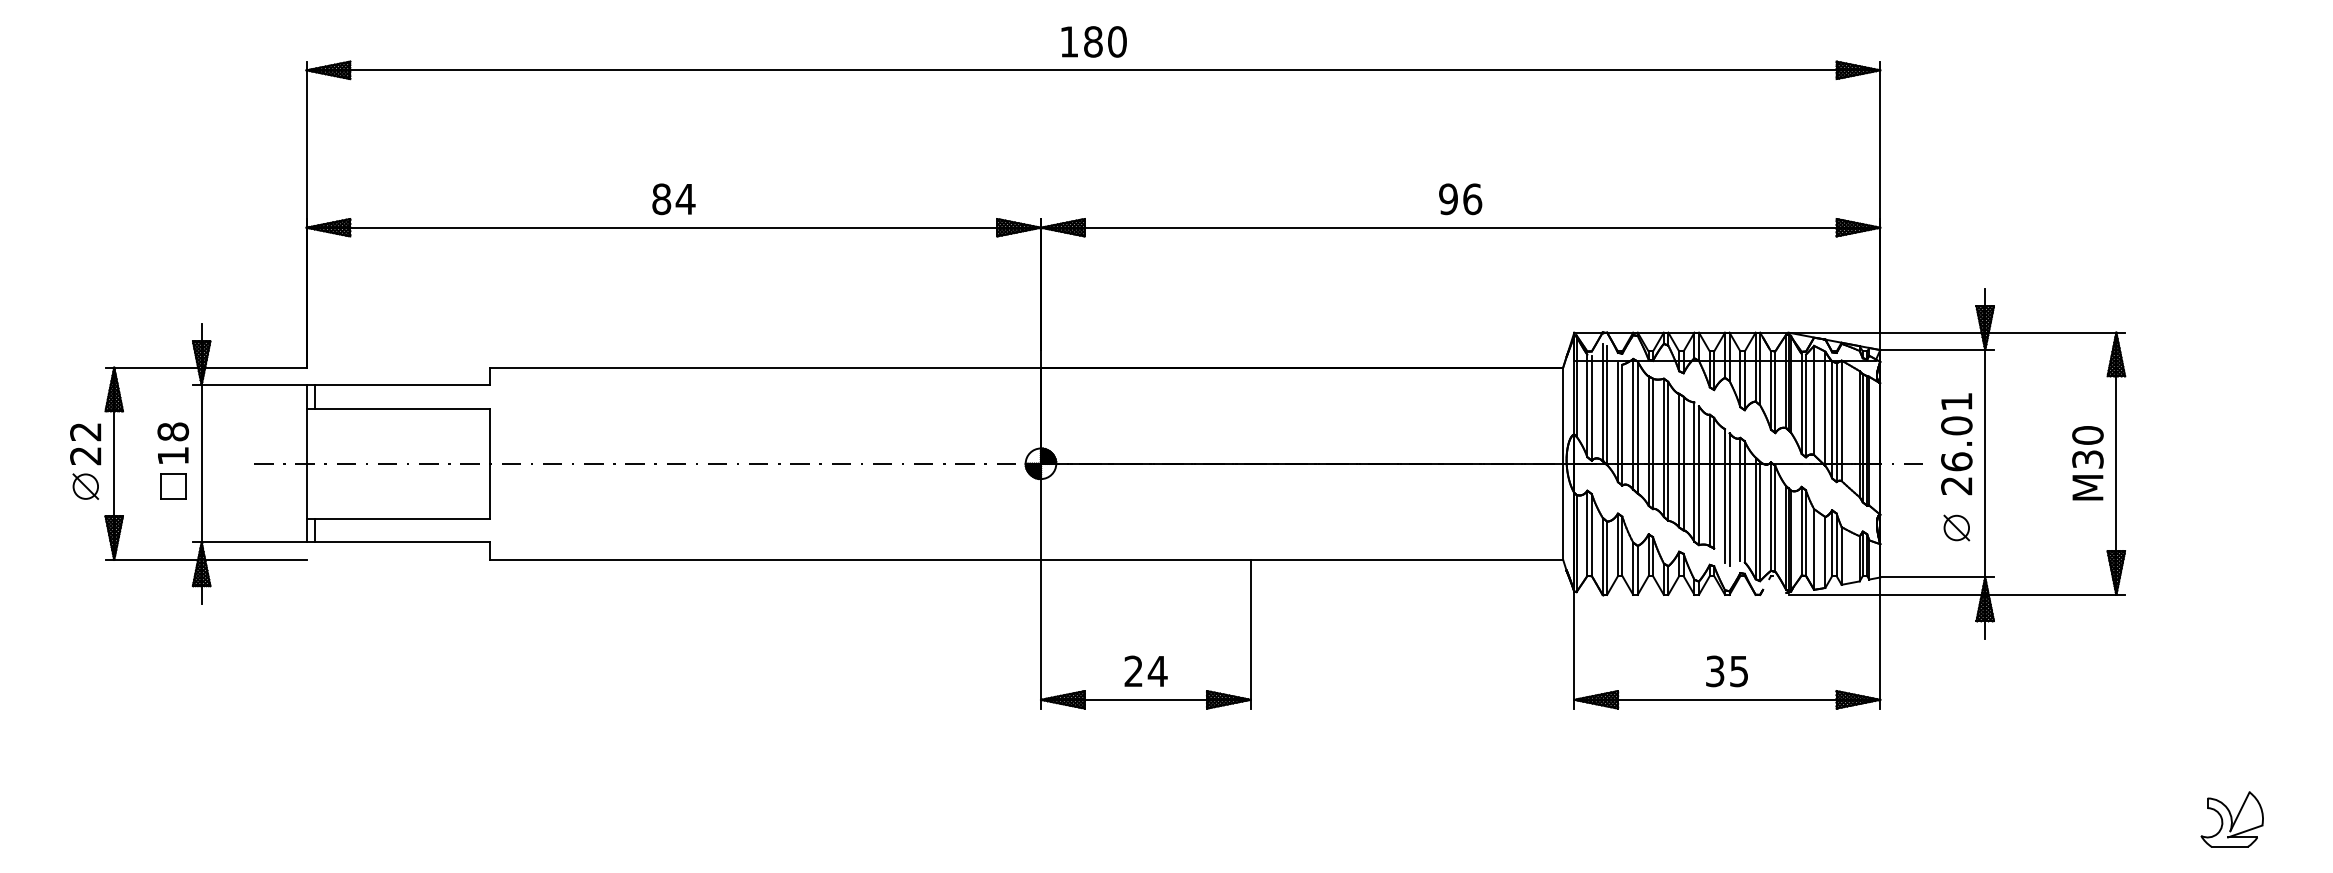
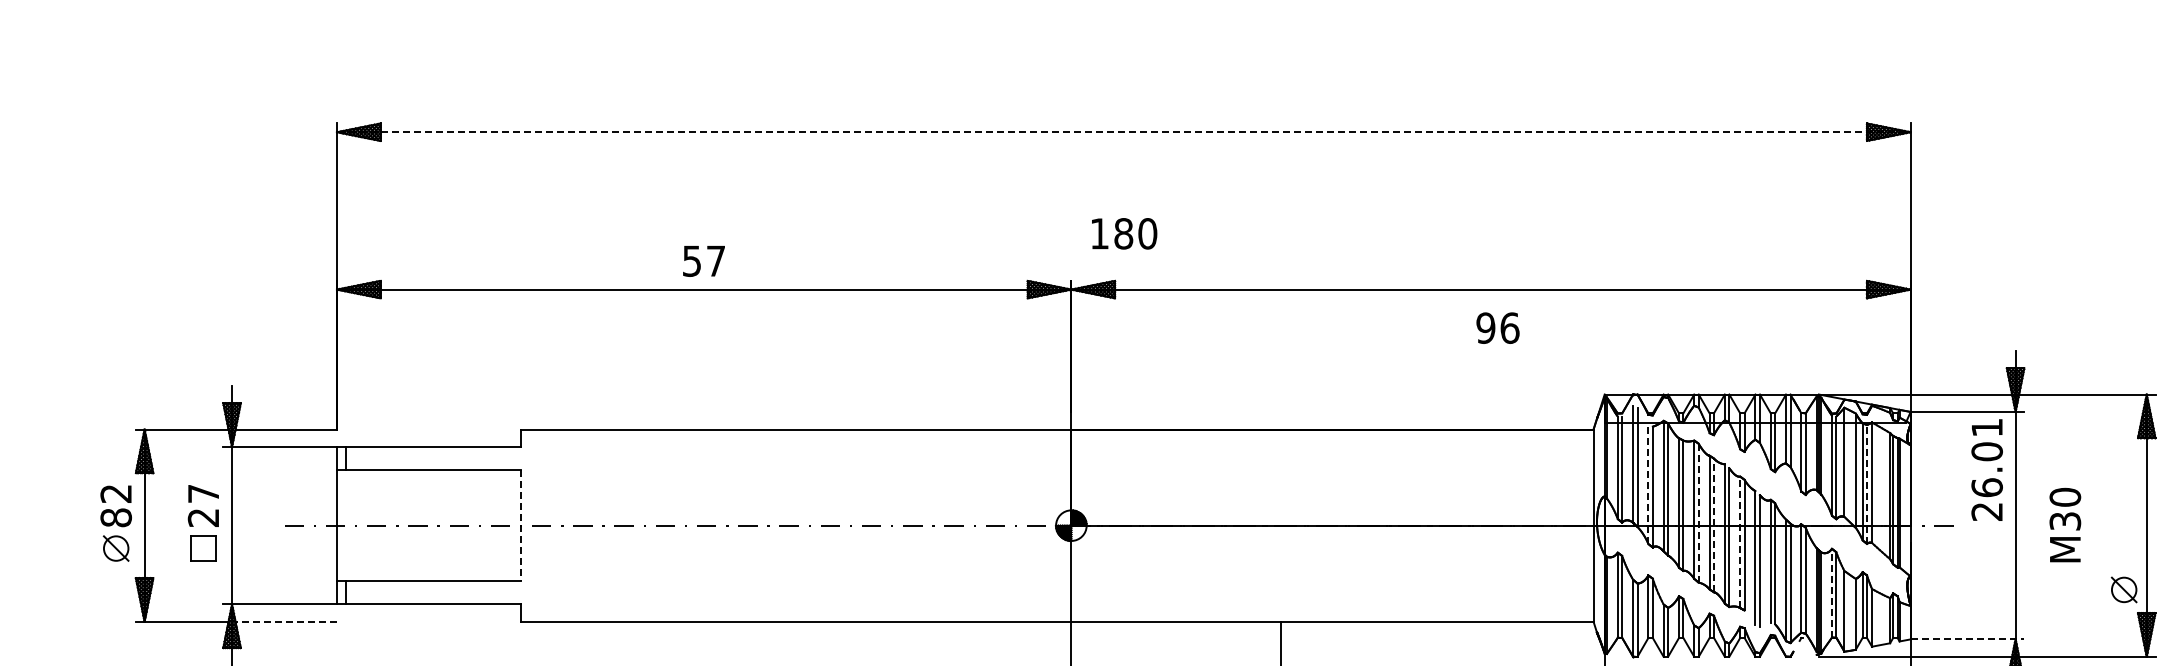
text: (1093, 41) -> (1123, 233), moved
line: (1093, 70) -> (1123, 132), solid -> dashed
text: (673, 199) -> (703, 261), 84 -> 57
text: (1460, 199) -> (1497, 328), moved
line: (1617, 422) -> (1647, 484), solid -> dashed
line: (1836, 422) -> (1866, 484), solid -> dashed
text: (173, 443) -> (203, 505), 18 -> 27
text: (1956, 444) -> (1986, 470), moved
line: (1668, 450) -> (1698, 512), solid -> dashed
text: (85, 455) -> (115, 517), 22 -> 82
line: (1683, 463) -> (1713, 525), solid -> dashed
text: (2087, 463) -> (2064, 525), moved
line: (490, 464) -> (520, 526), solid -> dashed
line: (1709, 480) -> (1739, 542), solid -> dashed
part: (1956, 527) -> (2123, 589), moved
line: (1801, 530) -> (1831, 592), solid -> dashed
line: (255, 559) -> (285, 621), solid -> dashed
line: (1937, 577) -> (1967, 639), solid -> dashed

